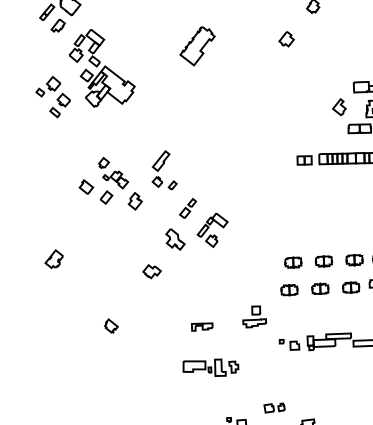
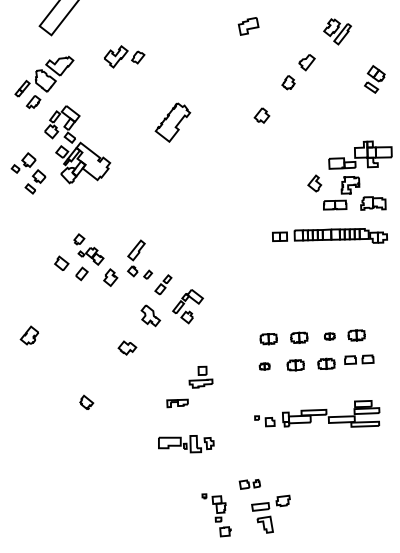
part: (165, 170) -> (140, 259), moved
part: (354, 260) -> (329, 336), size x0.6
part: (289, 290) -> (264, 366), size x0.6
part: (254, 316) -> (200, 376), moved

